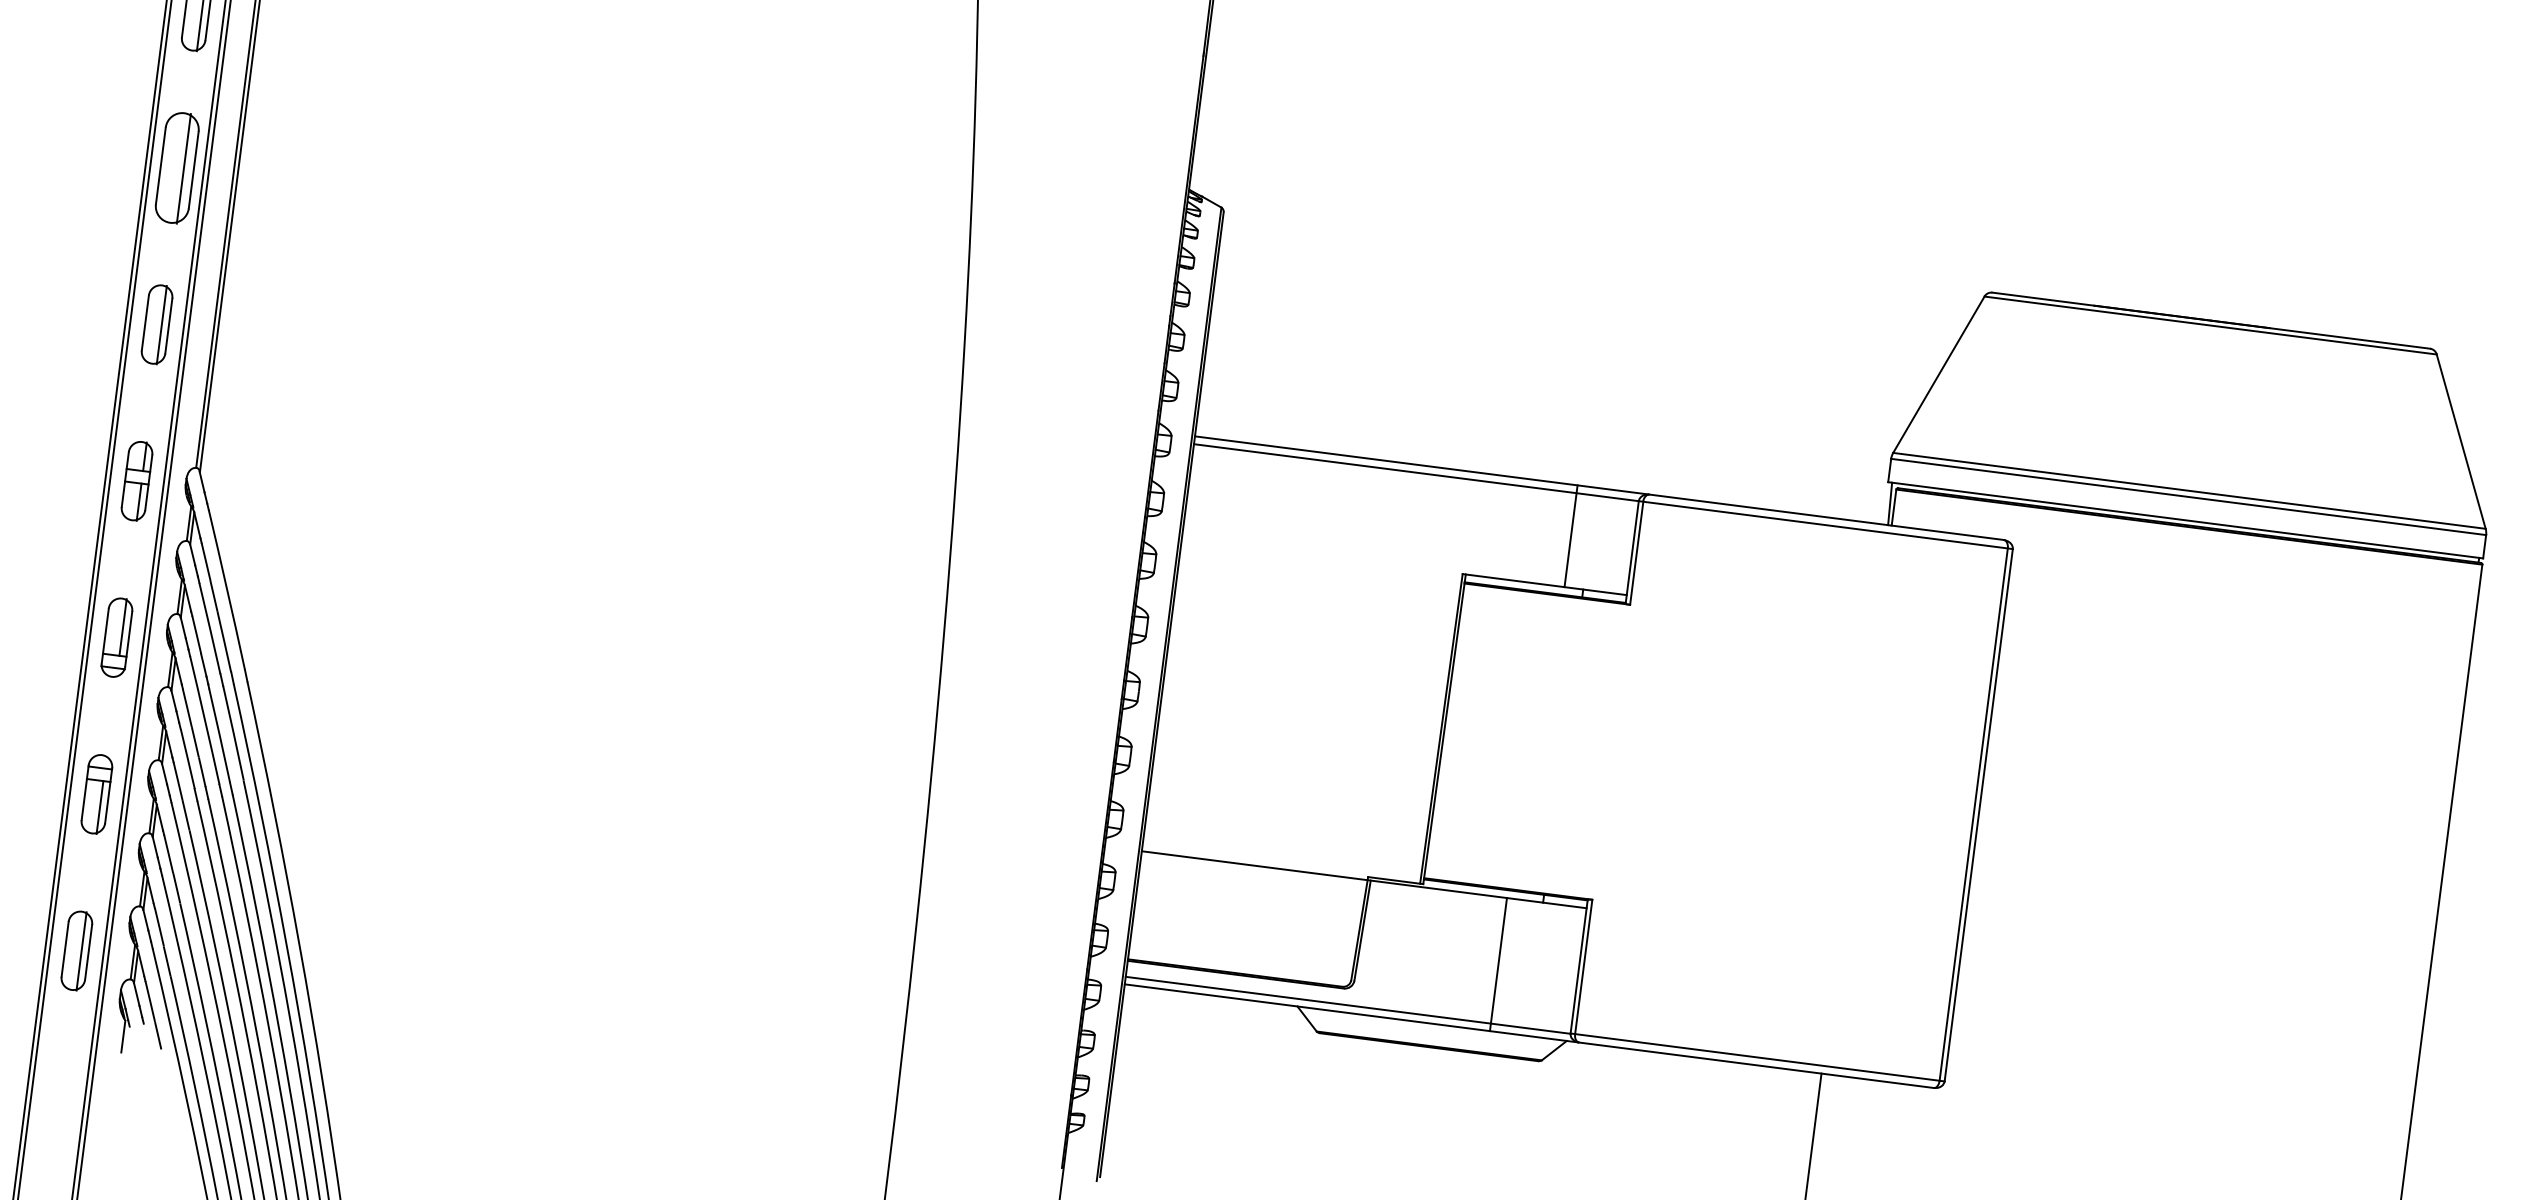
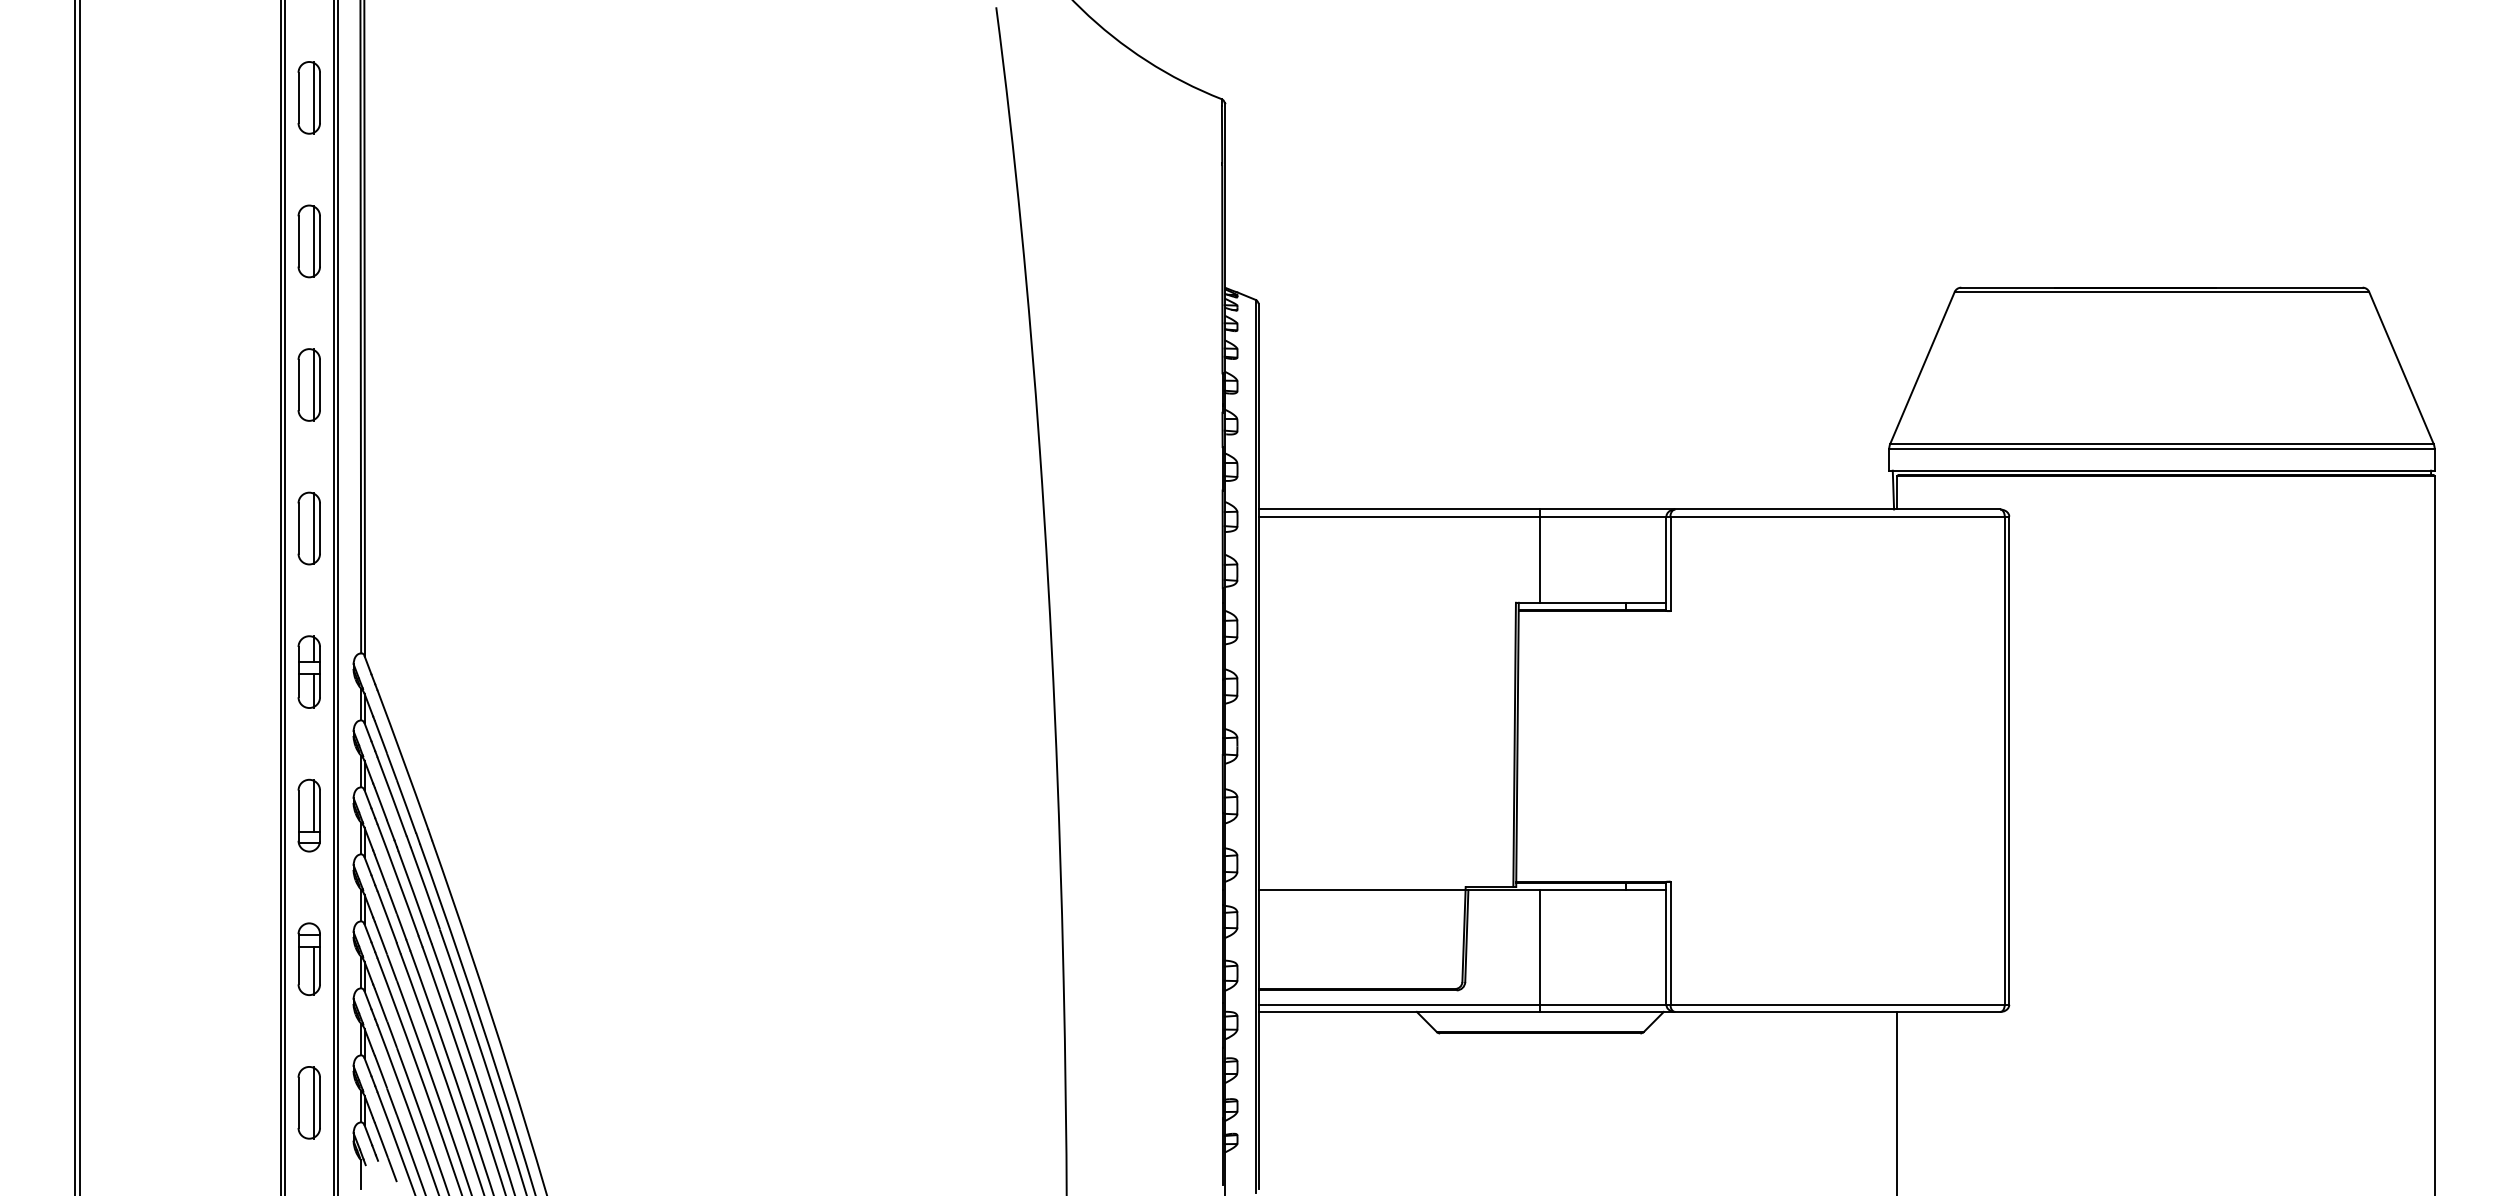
part: (176, 167) -> (308, 384), size x0.71
line: (1571, 535) -> (1540, 555), moved
line: (1498, 964) -> (1540, 950), moved

